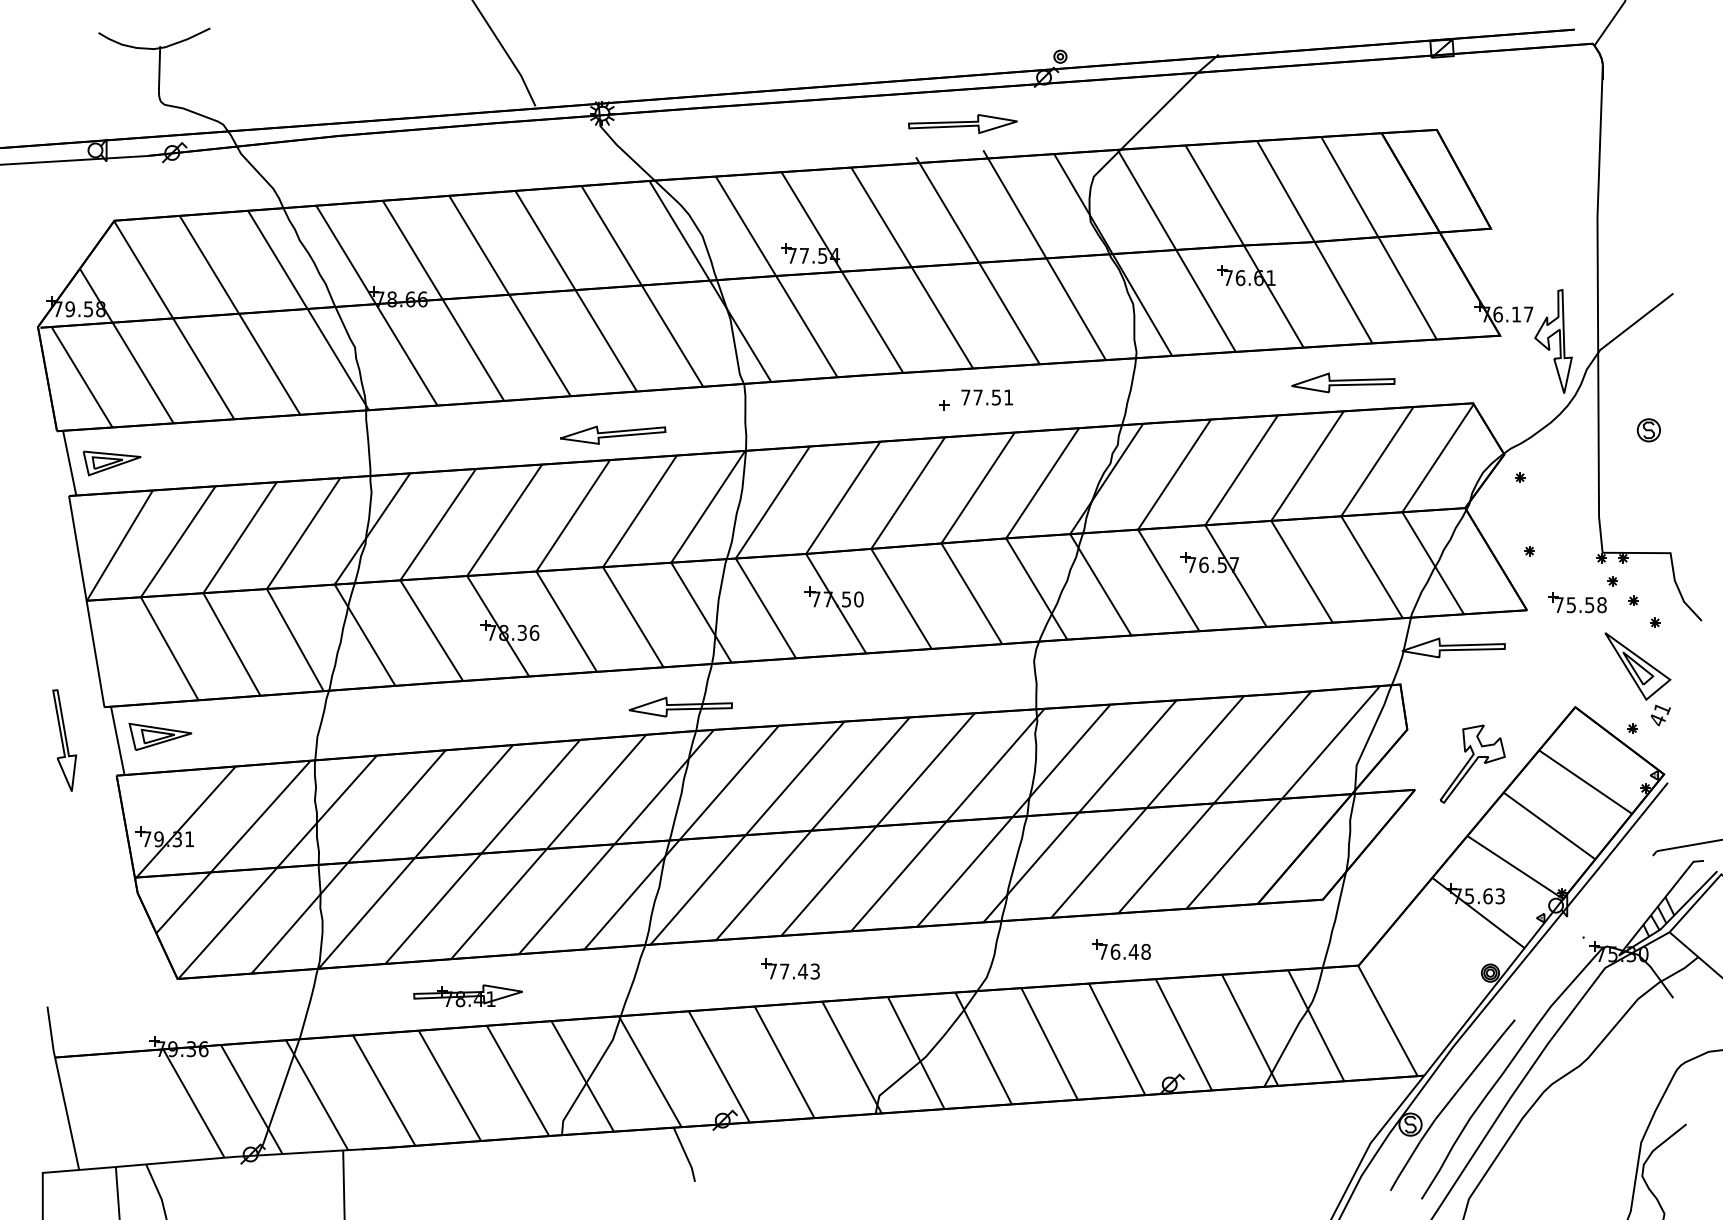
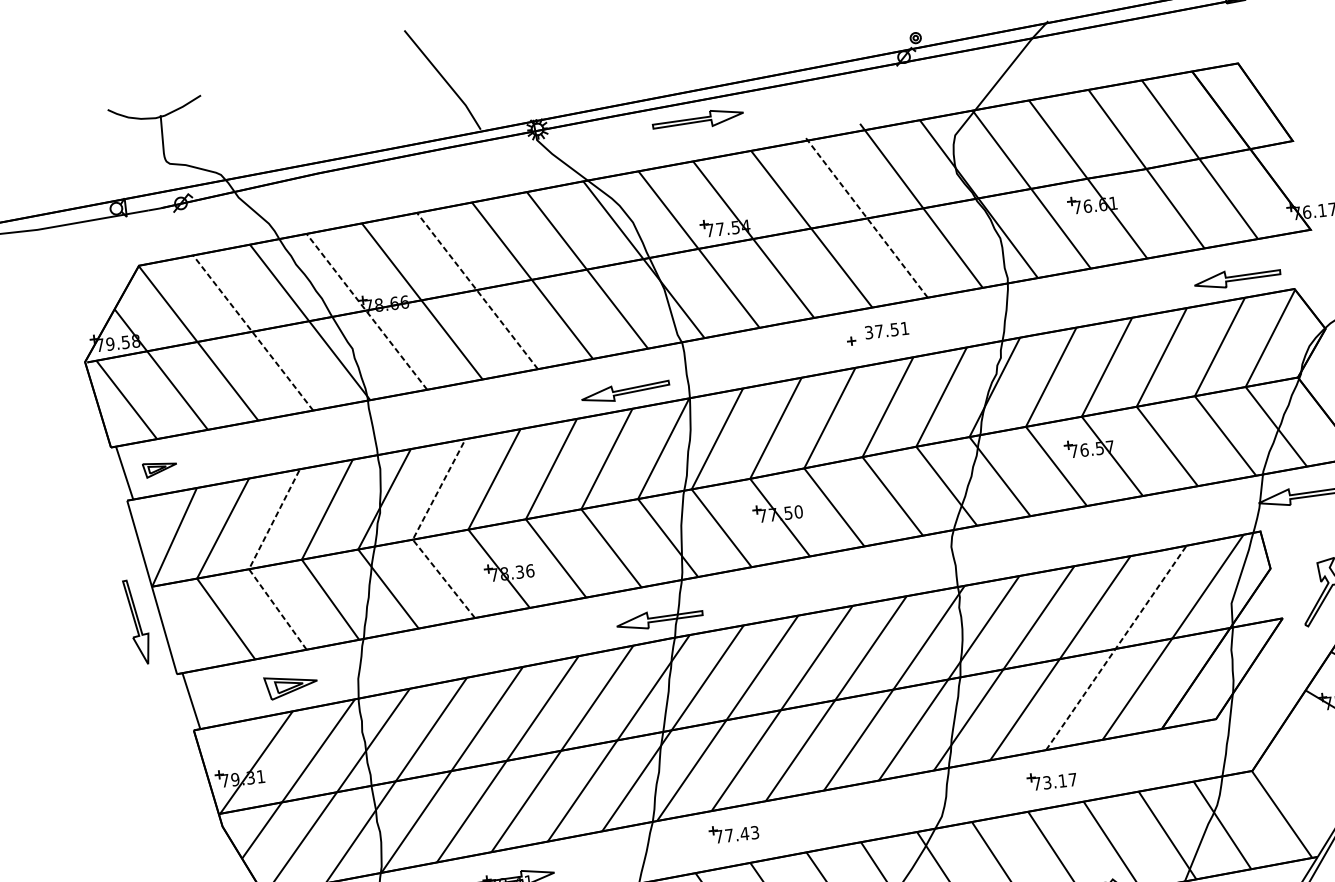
part: (962, 124) -> (697, 120), moved
line: (977, 260) -> (865, 216), solid -> dashed
line: (509, 295) -> (477, 290), solid -> dashed
line: (376, 305) -> (366, 311), solid -> dashed
line: (239, 314) -> (252, 332), solid -> dashed
part: (1343, 382) -> (1237, 277), moved
text: (965, 397) -> (868, 332), 77.51 -> 37.51
part: (613, 434) -> (626, 391), moved
part: (111, 463) -> (159, 469), size x0.7
line: (404, 573) -> (415, 533), solid -> dashed
line: (207, 586) -> (251, 563), solid -> dashed
part: (160, 736) -> (291, 686), moved
part: (64, 740) -> (137, 622), moved
line: (1215, 801) -> (1116, 647), solid -> dashed
text: (1130, 951) -> (1059, 780), 76.48 -> 73.17
part: (790, 968) -> (733, 832), moved

